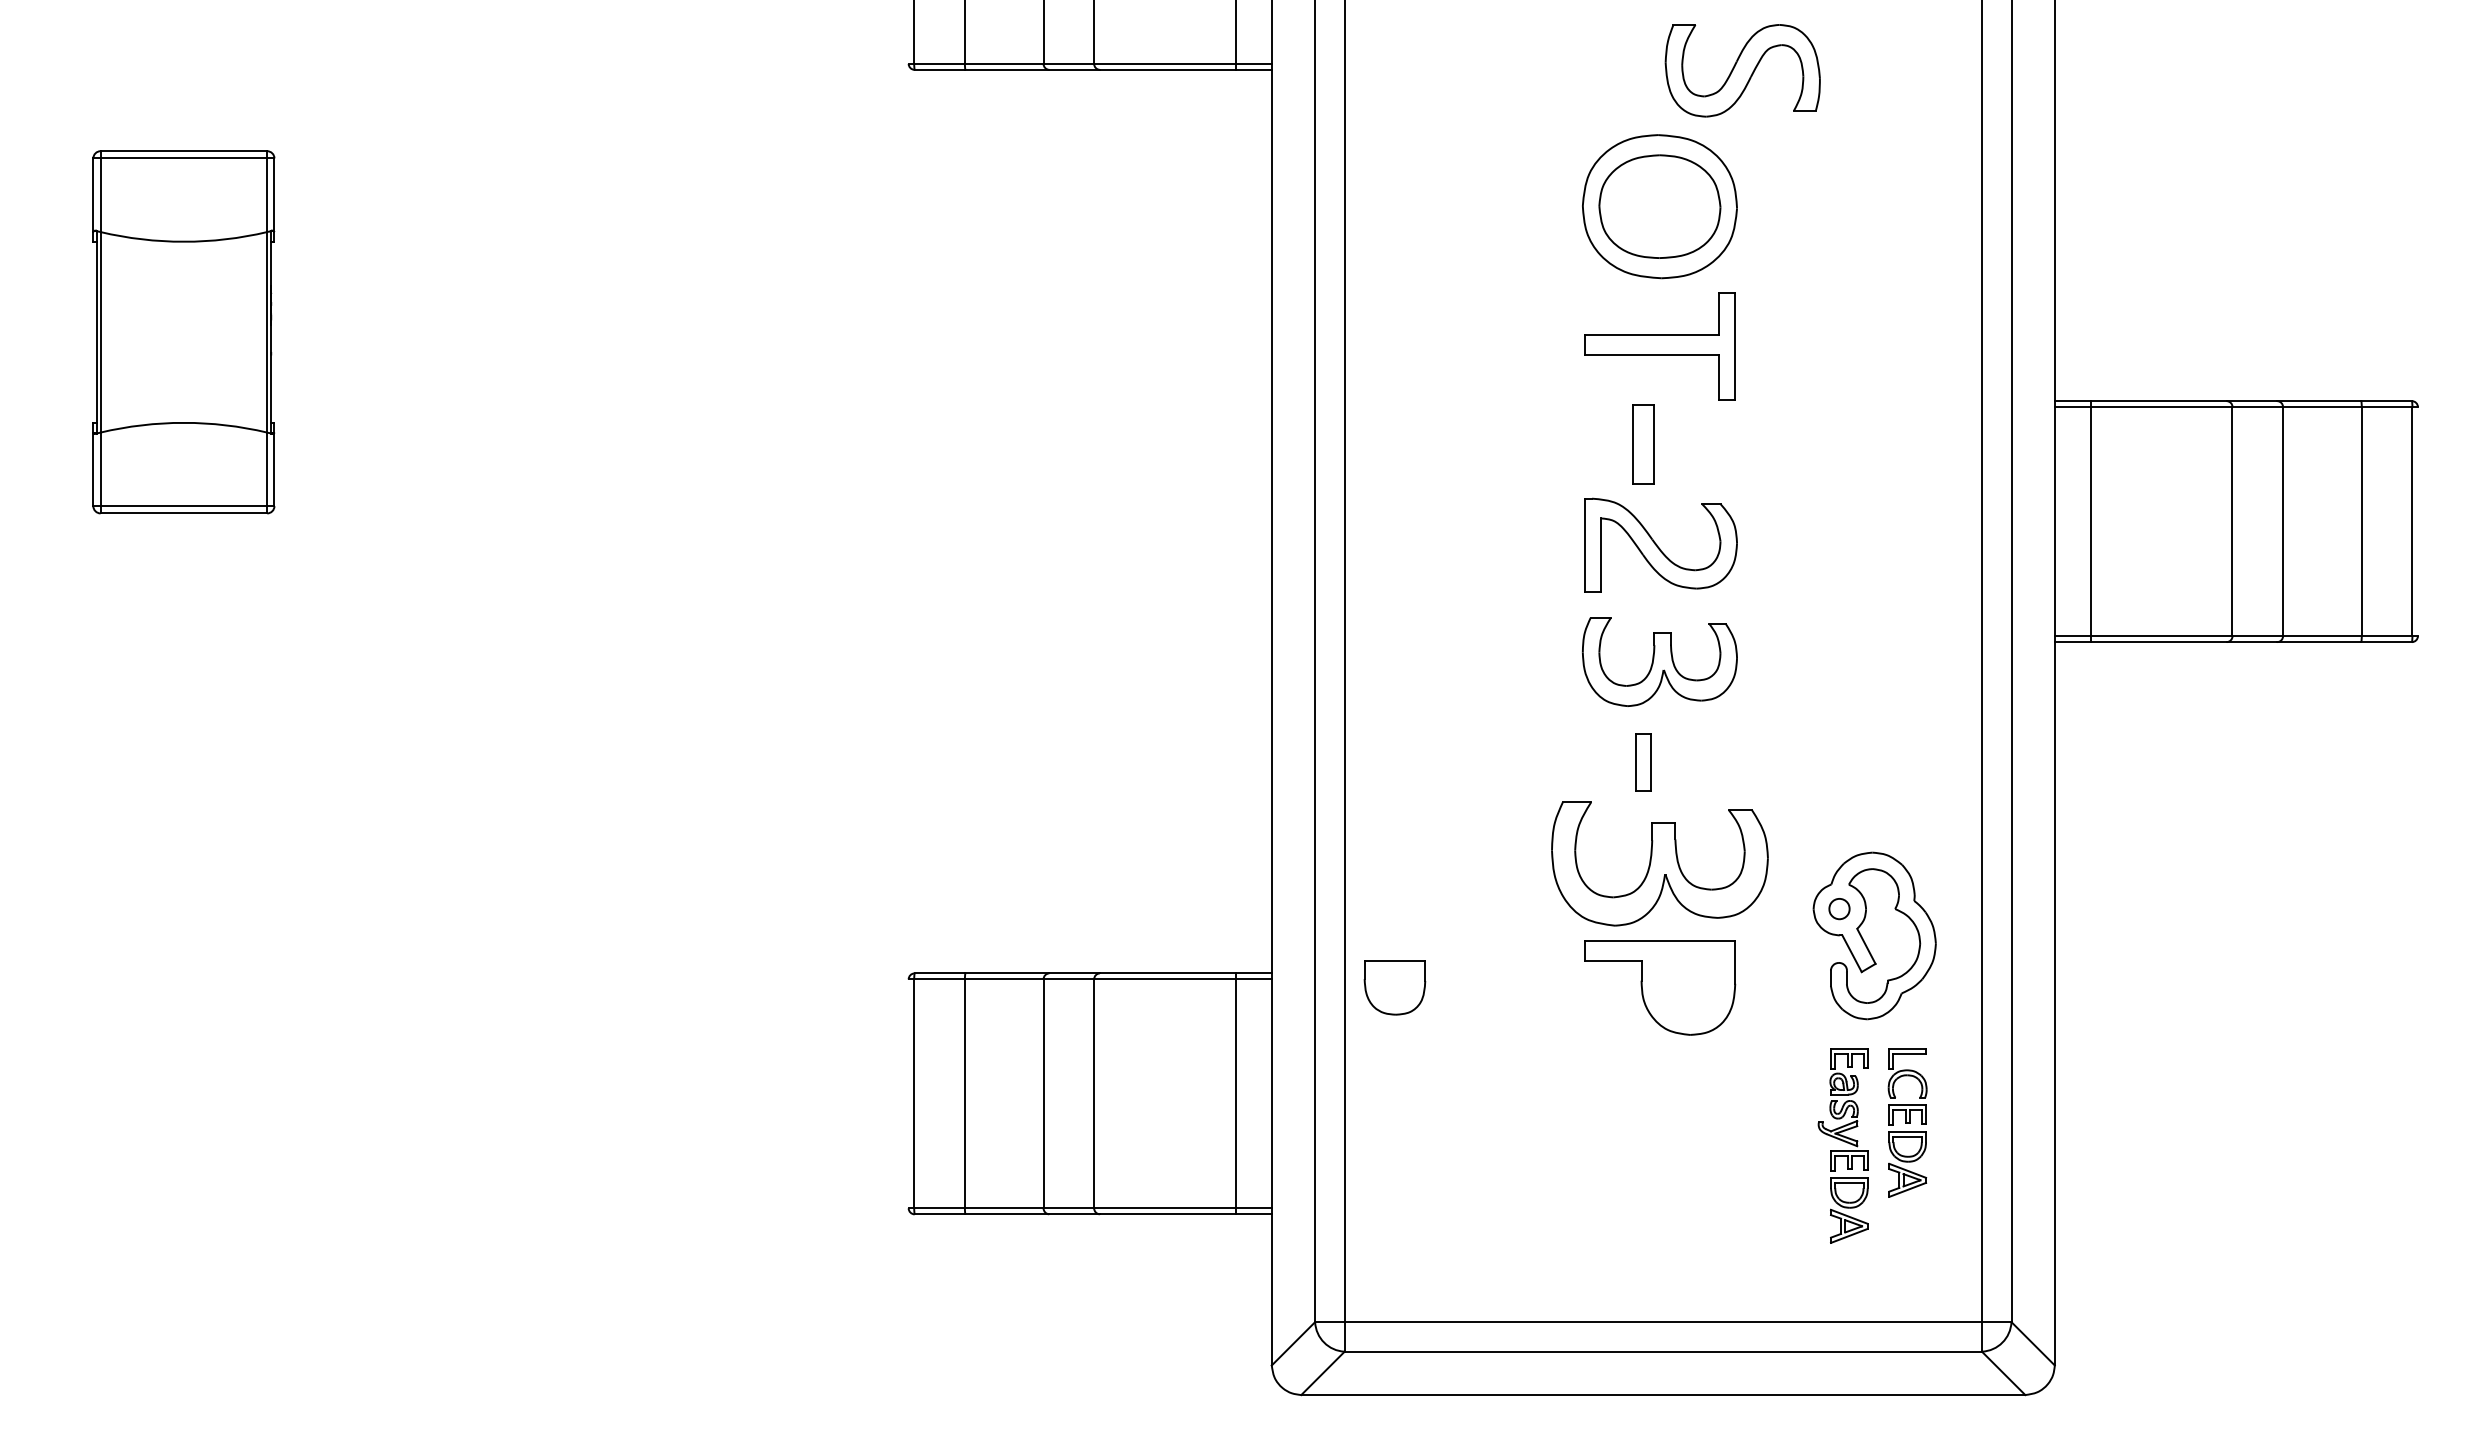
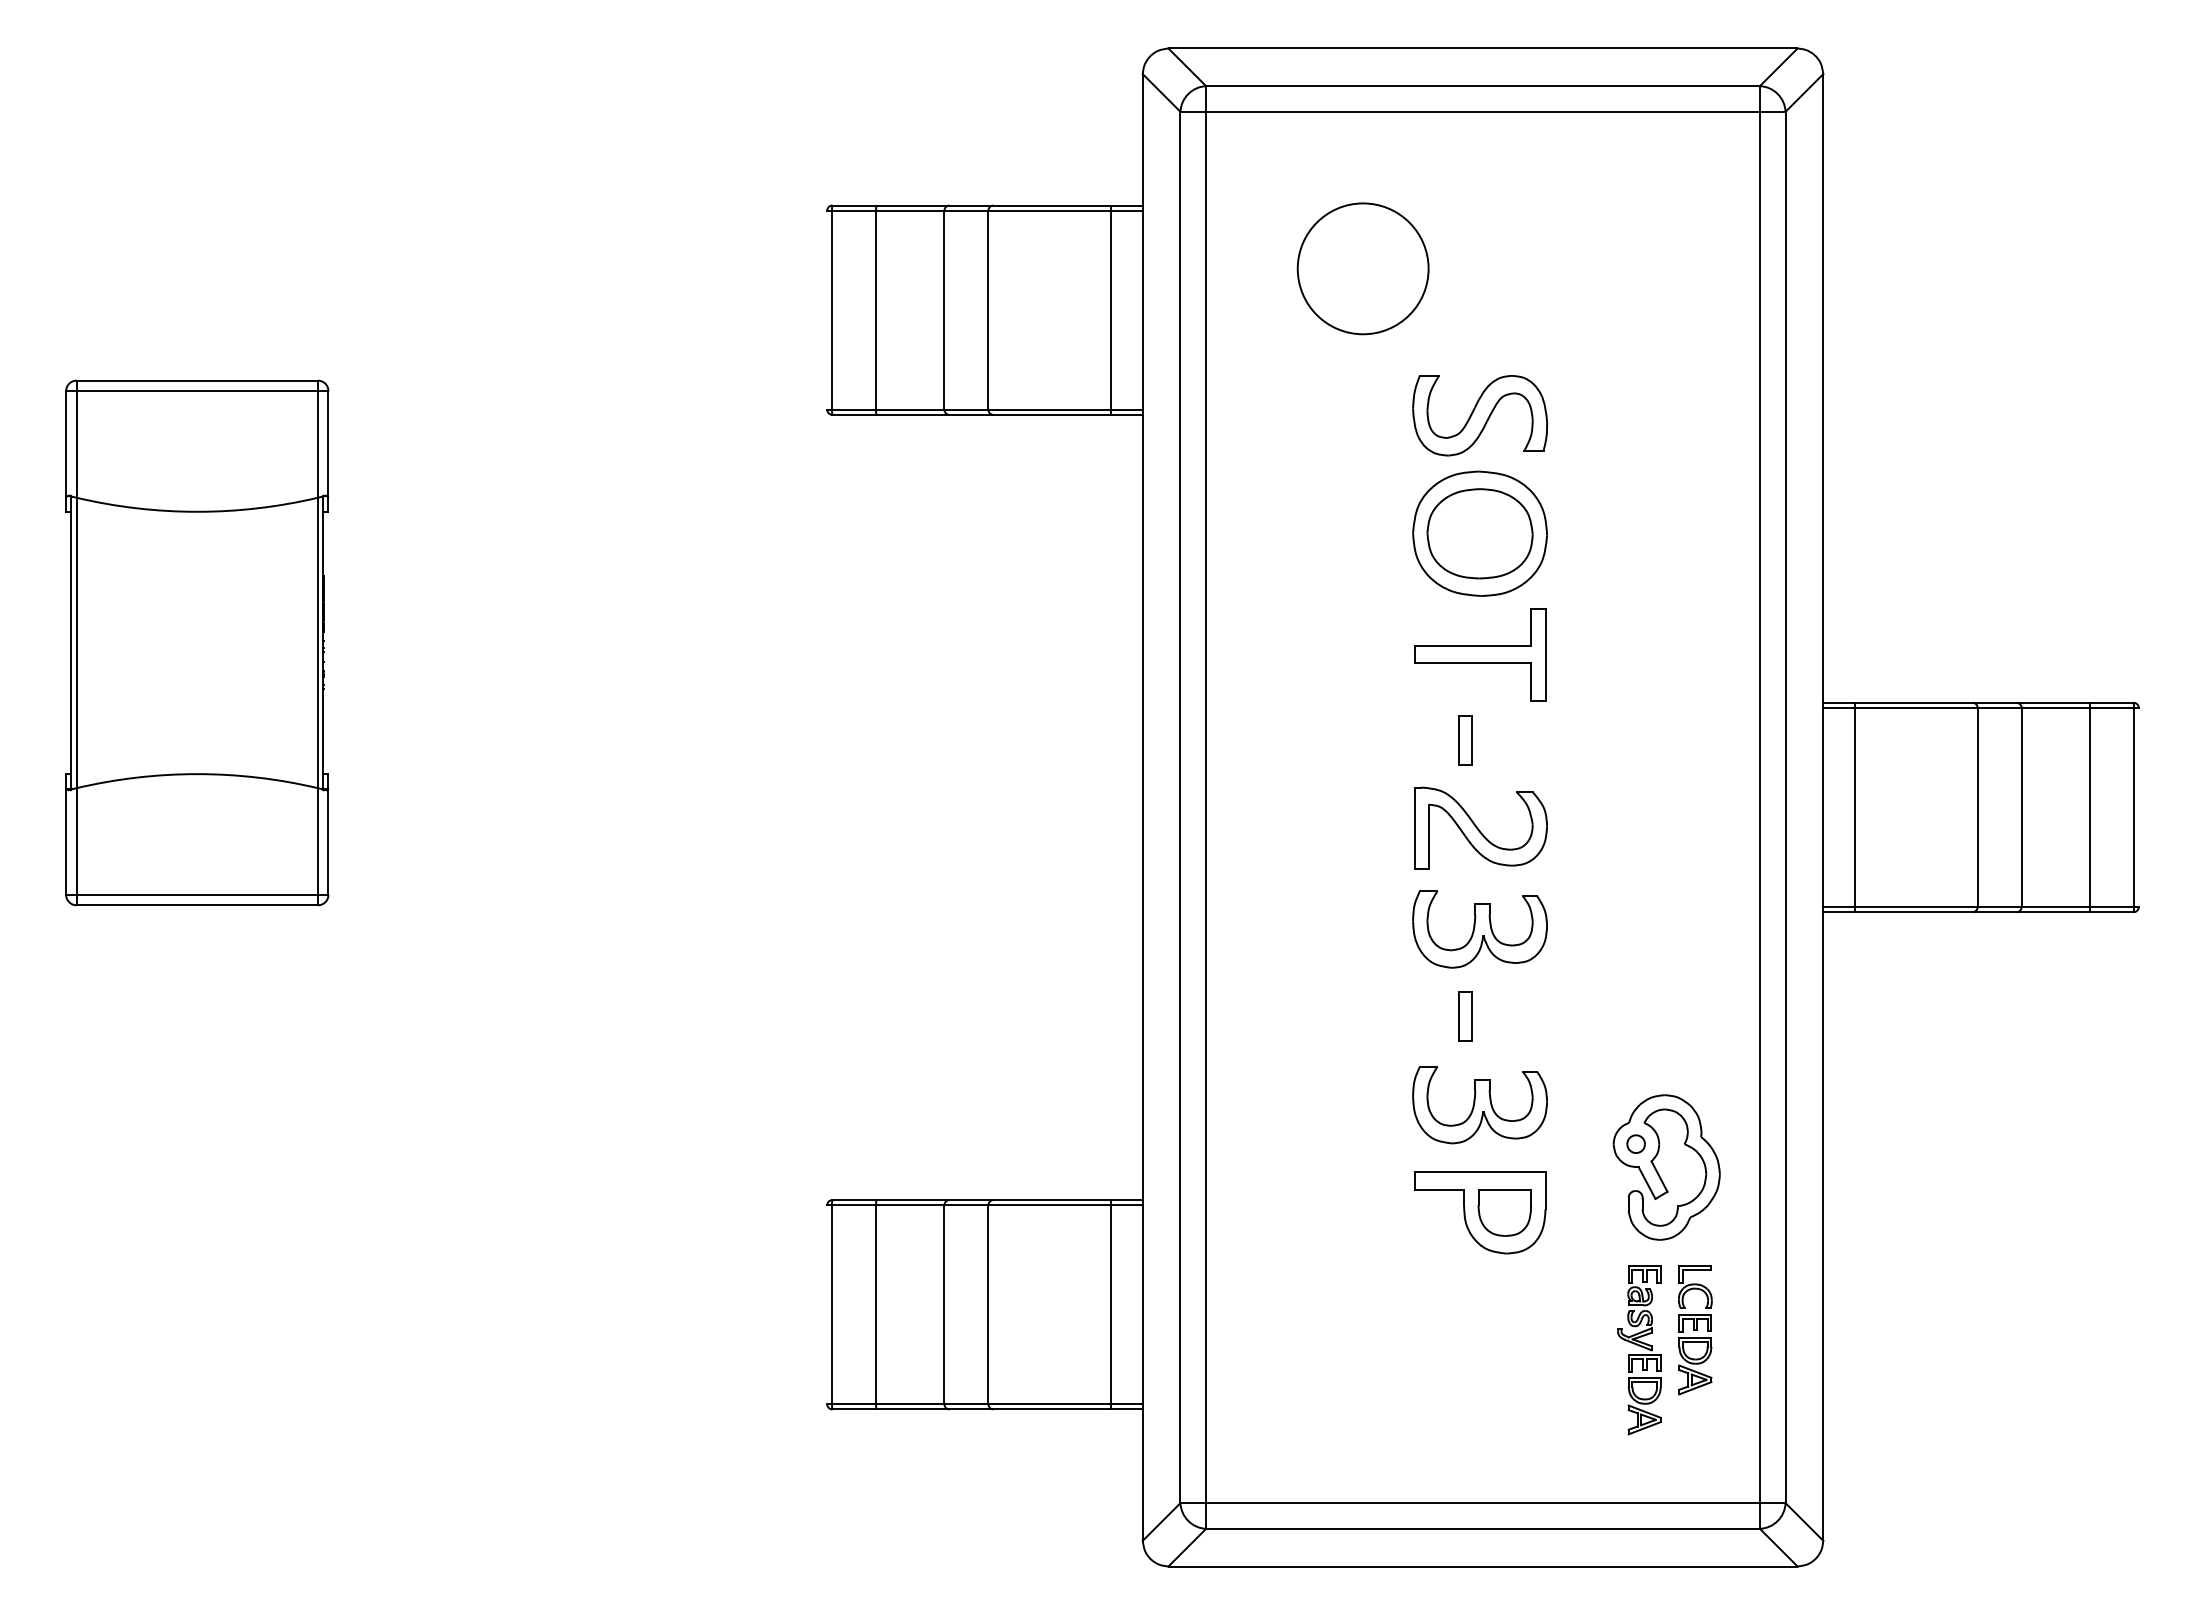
part: (1742, 70) -> (1479, 415), moved
part: (184, 331) -> (197, 642), size x1.67
part: (1643, 444) -> (1465, 740), size x0.71
part: (1659, 864) -> (1479, 1105), size x0.71
part: (1394, 987) -> (1504, 1212), moved

